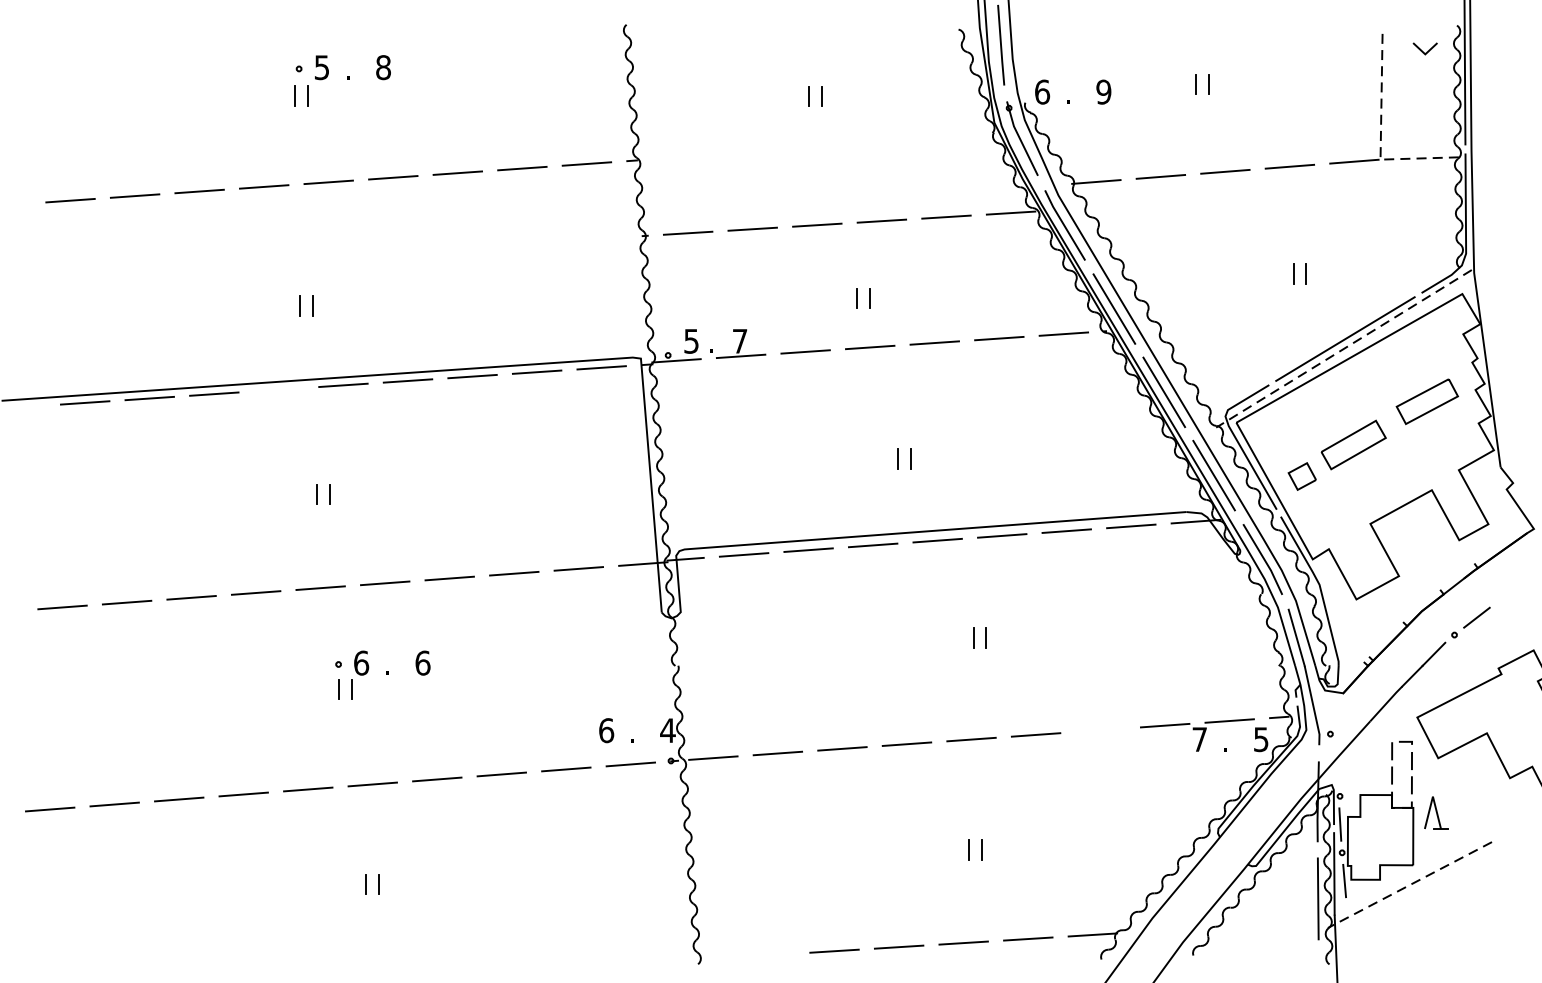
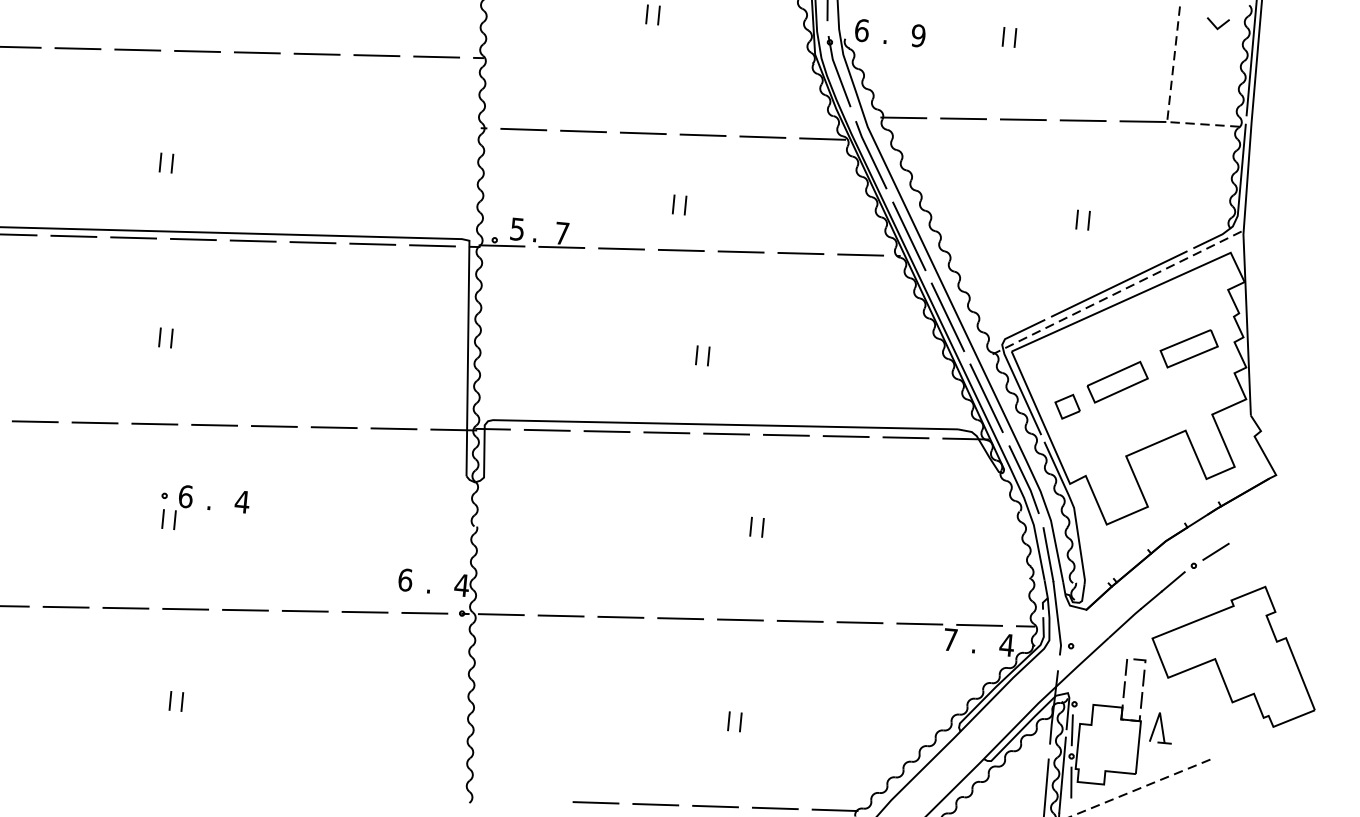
line: (278, 389) -> (133, 237), added
text: (422, 662) -> (242, 501), 6 -> 4
line: (1100, 730) -> (859, 622), added
text: (1261, 739) -> (1007, 645), 5 -> 4

